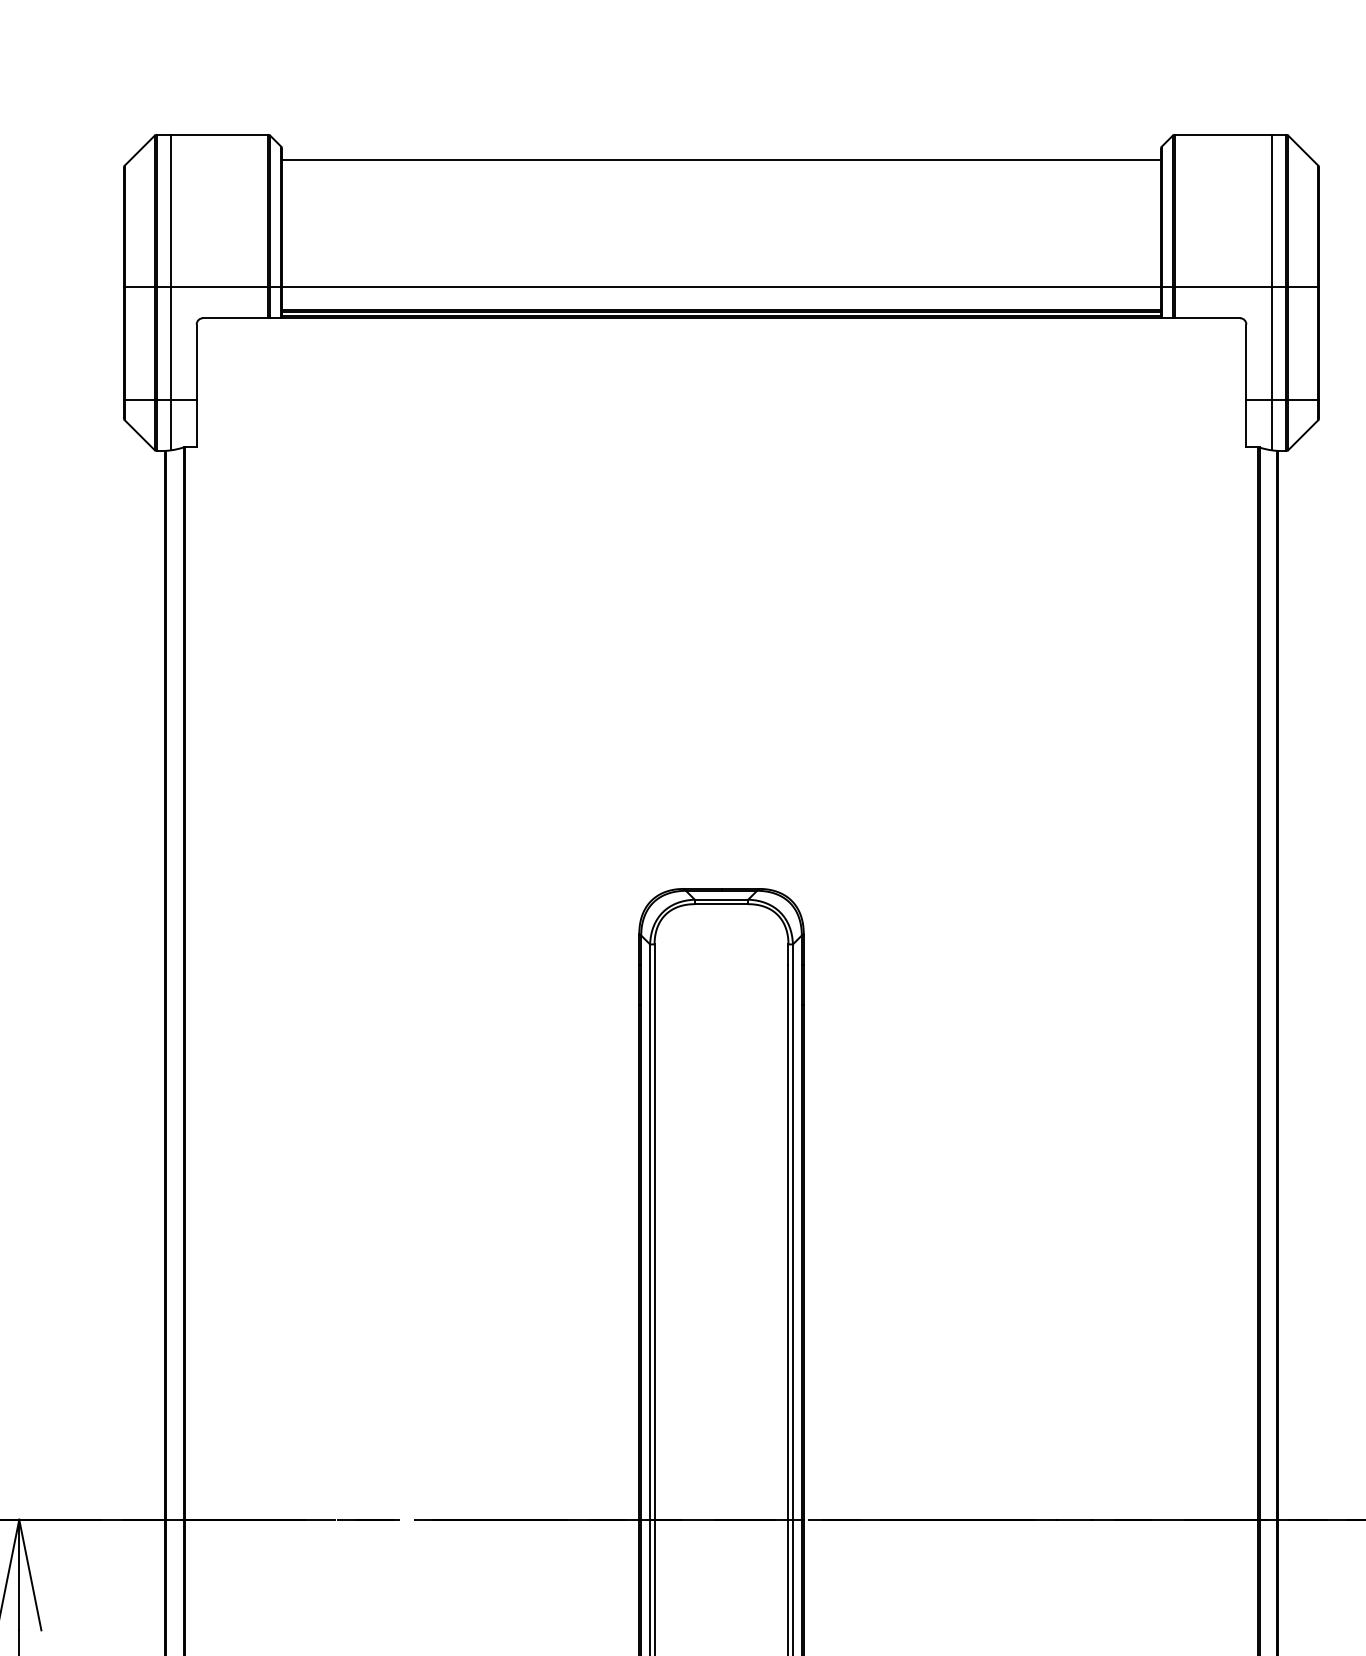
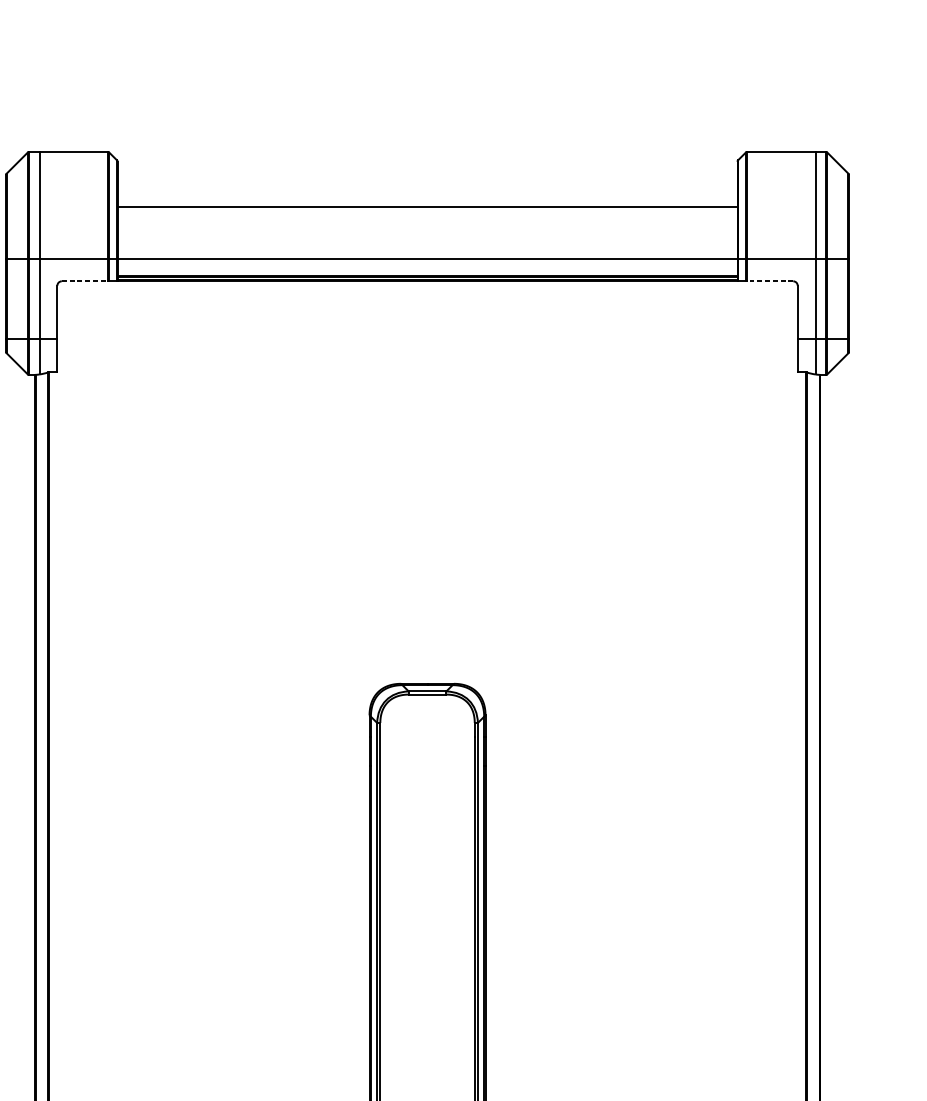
line: (721, 160) -> (427, 207), moved
line: (235, 318) -> (84, 281), solid -> dashed
line: (1207, 318) -> (770, 281), solid -> dashed

